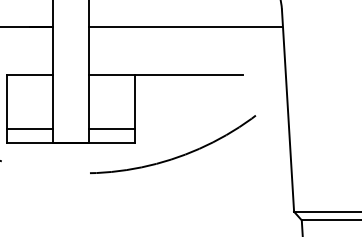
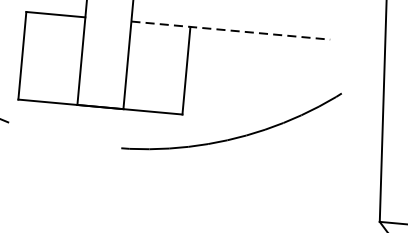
line: (166, 74) -> (231, 30), solid -> dashed
line: (30, 128) -> (49, 83), removed
line: (111, 128) -> (154, 93), removed

